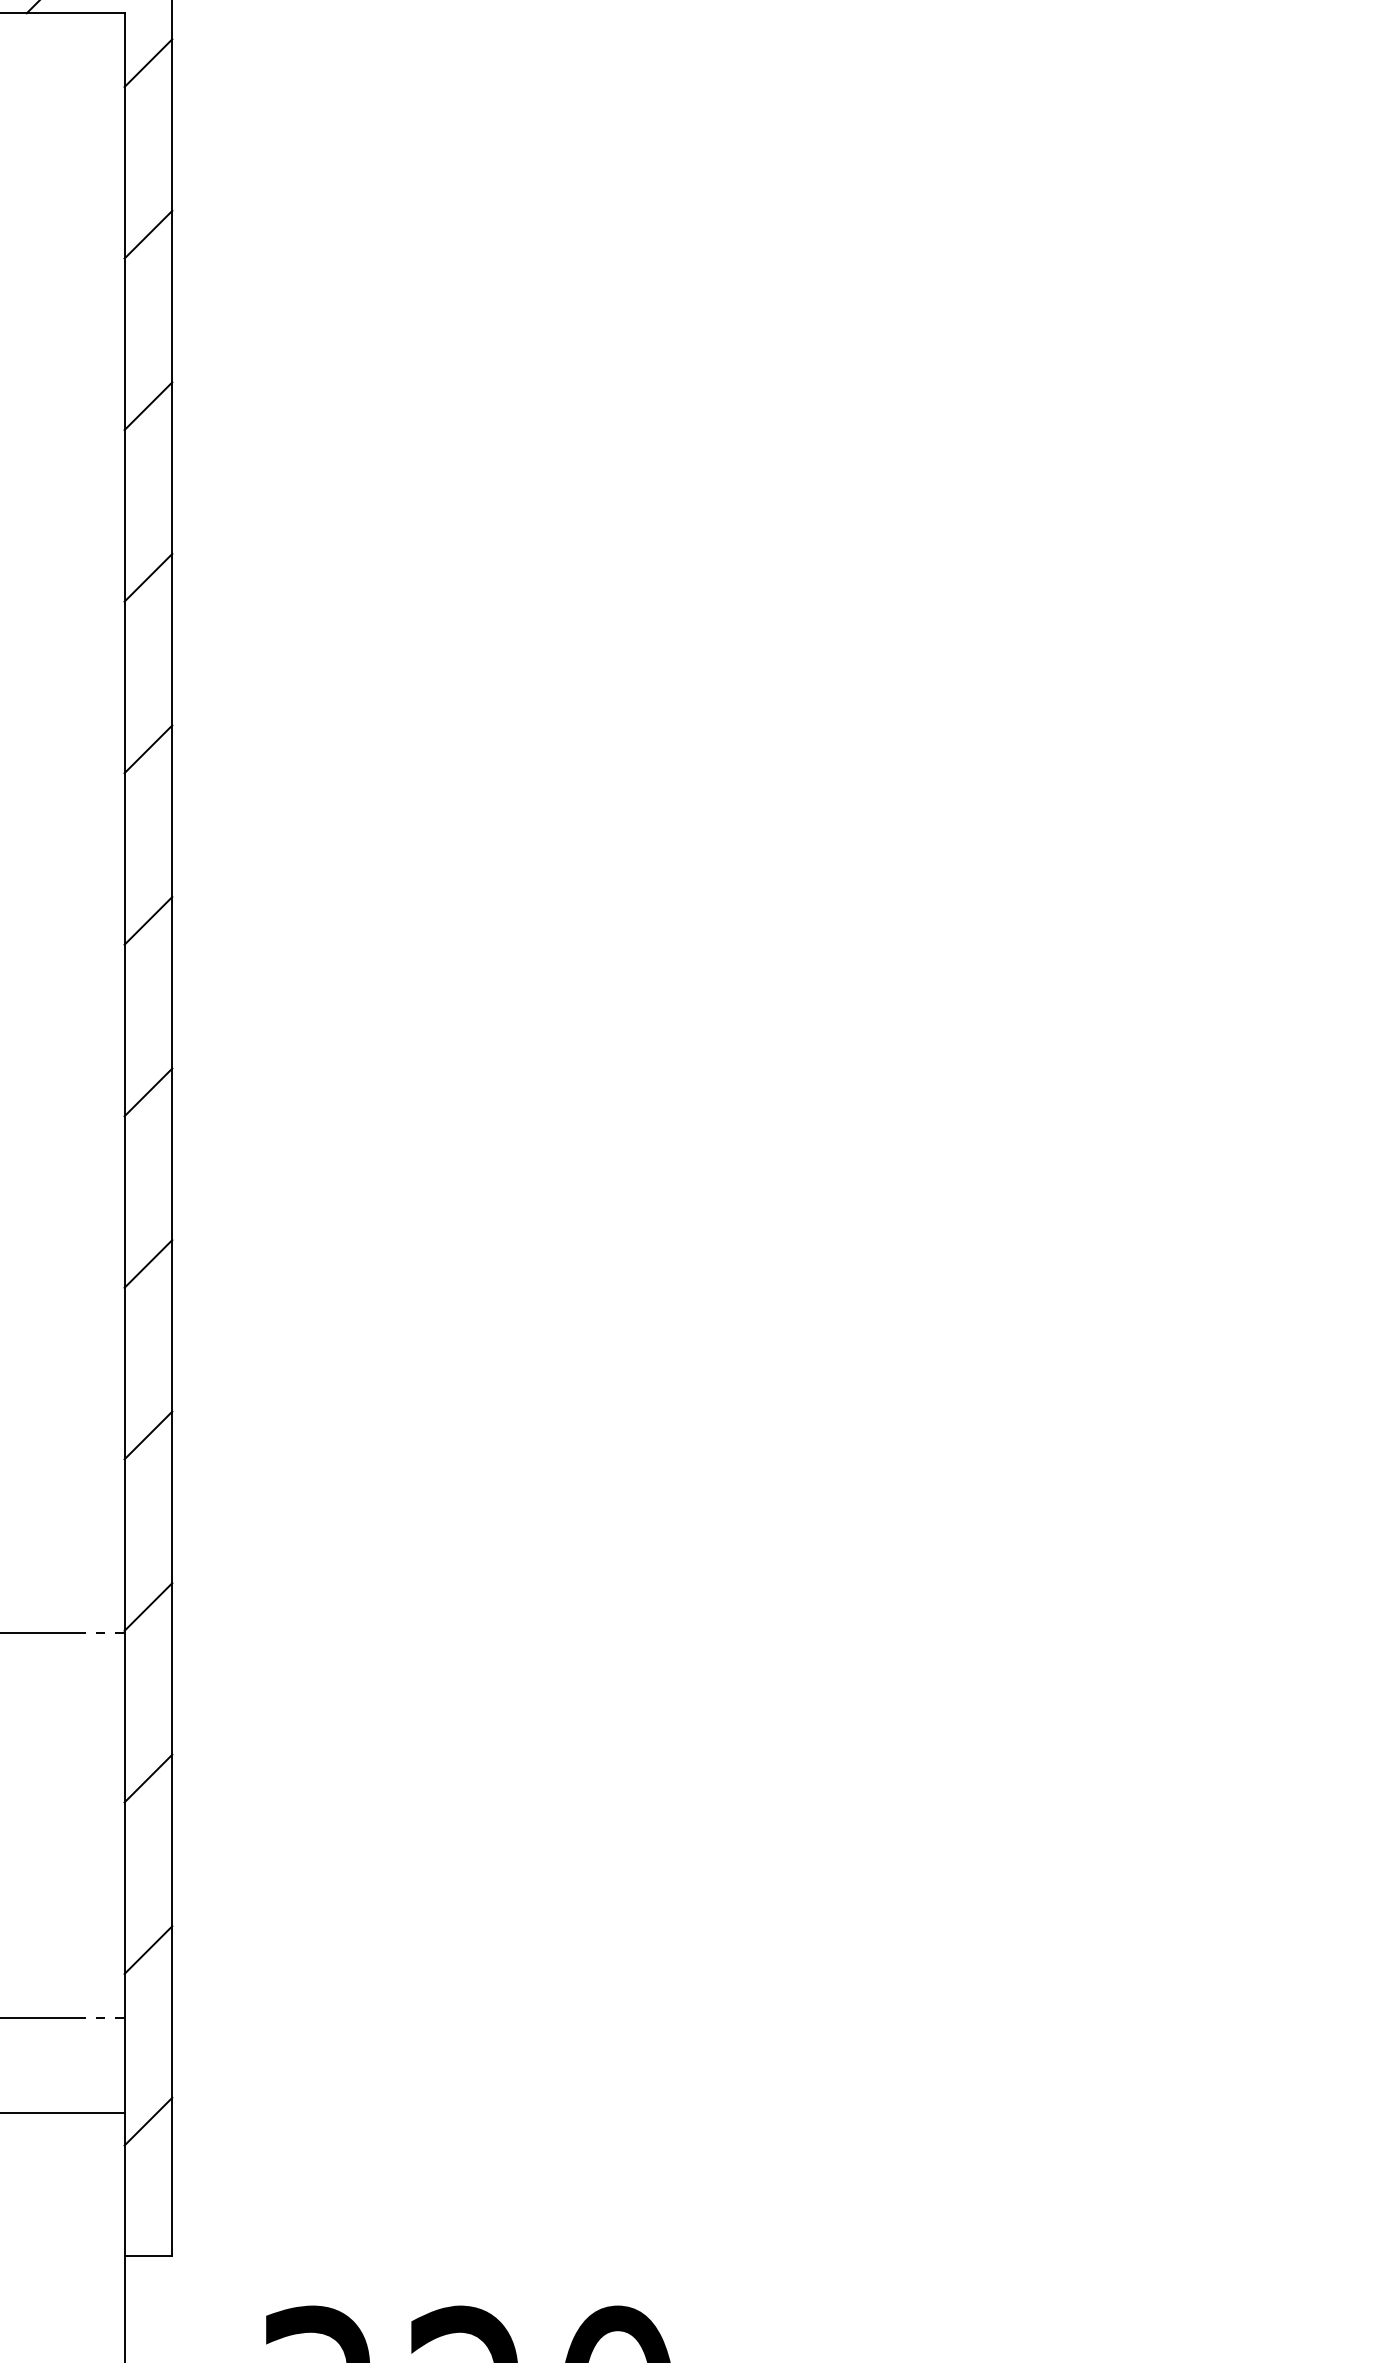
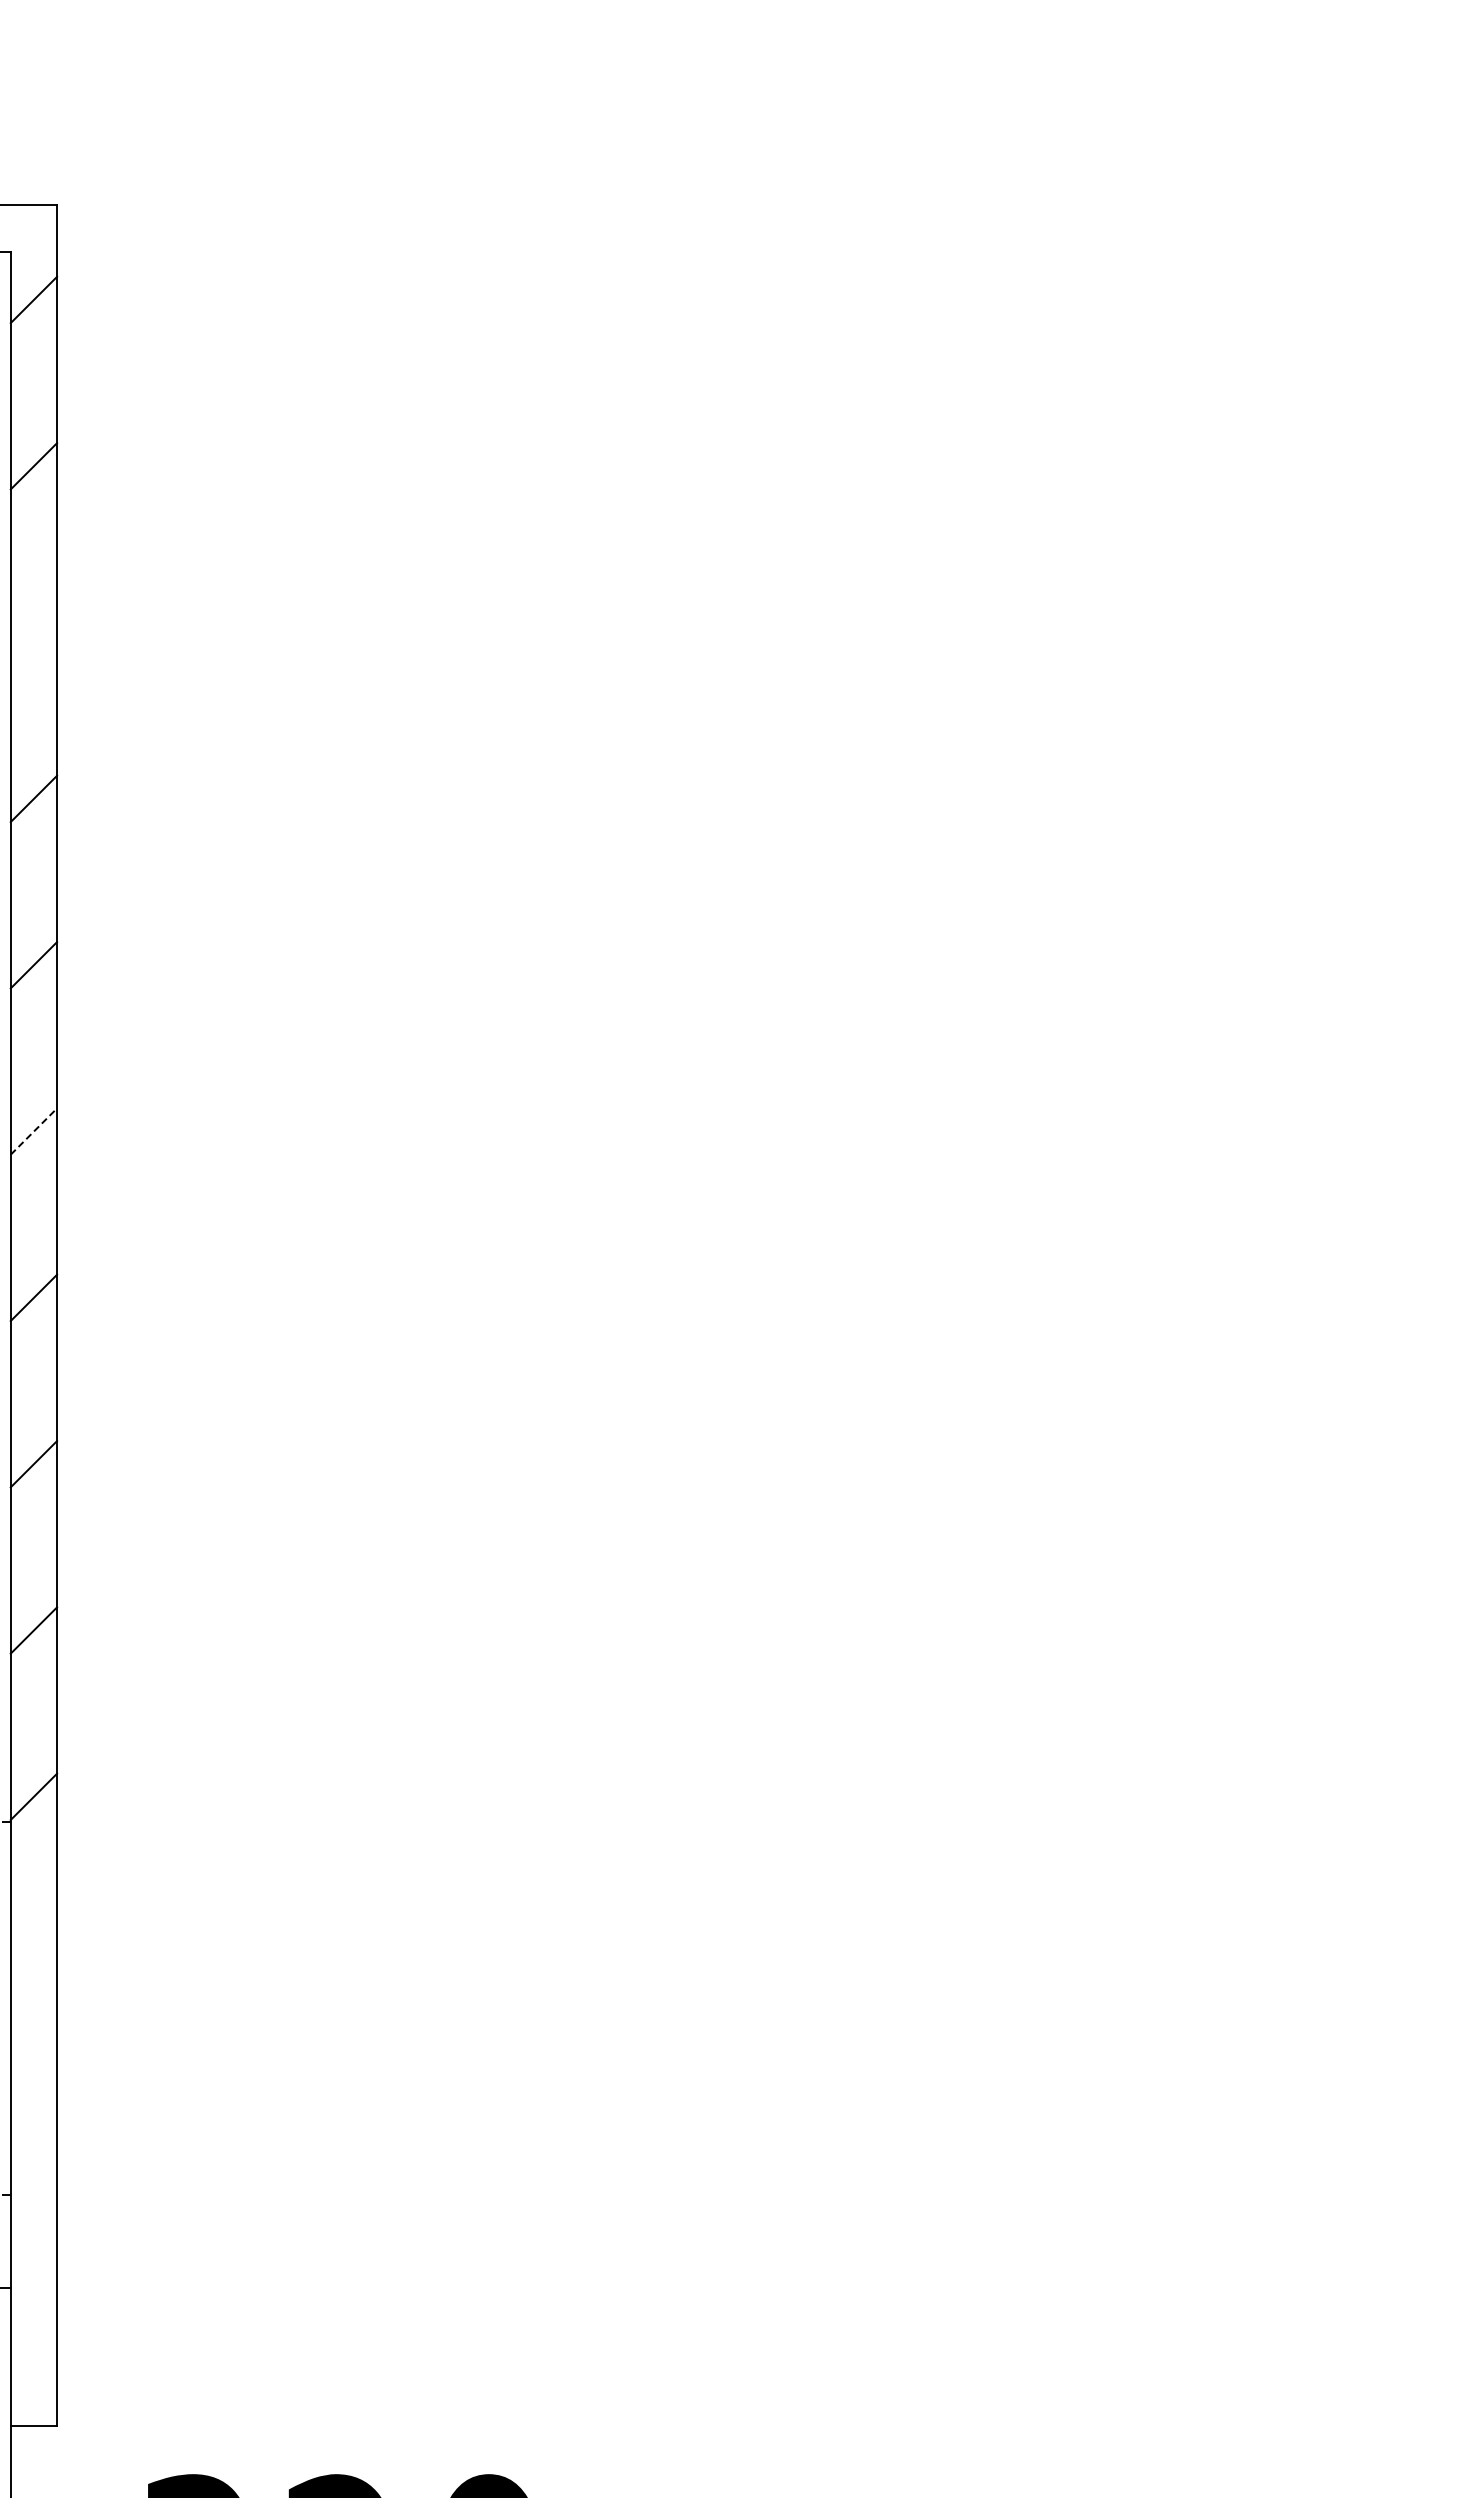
line: (148, 406) -> (33, 632), removed
line: (148, 920) -> (33, 1131), solid -> dashed
line: (148, 1778) -> (33, 1963), removed
line: (148, 1950) -> (33, 2129), removed
line: (148, 2121) -> (33, 2295), removed

